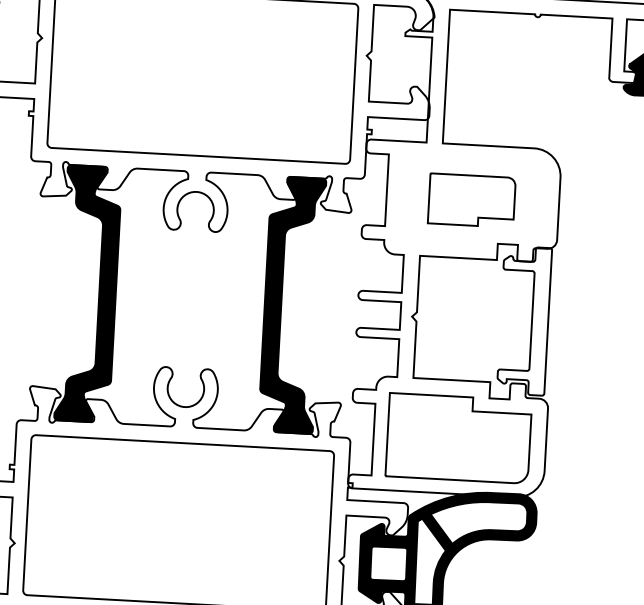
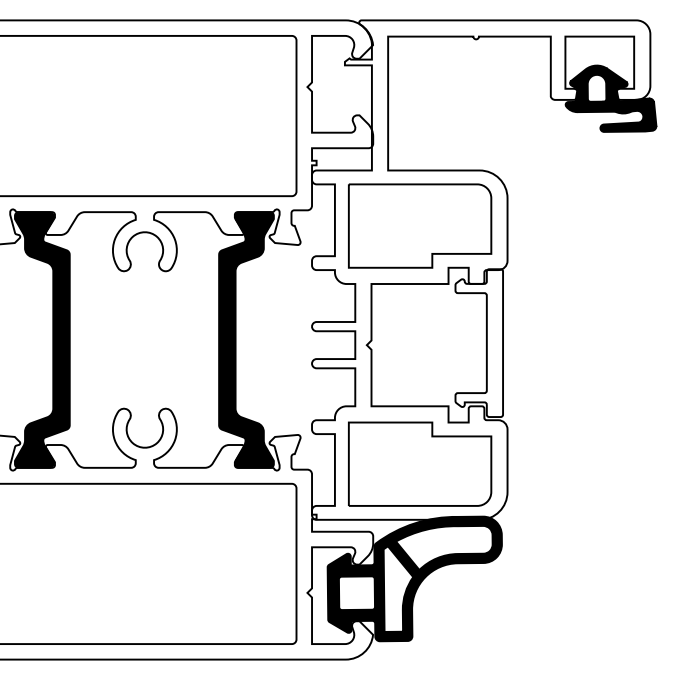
part: (472, 200) -> (420, 225), size x1.67

